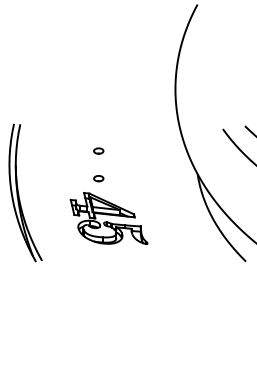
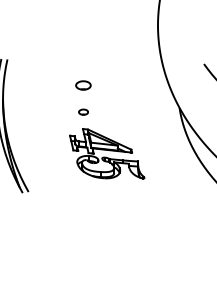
part: (98, 150) -> (83, 84), size x1.6
part: (108, 218) -> (106, 153), moved

